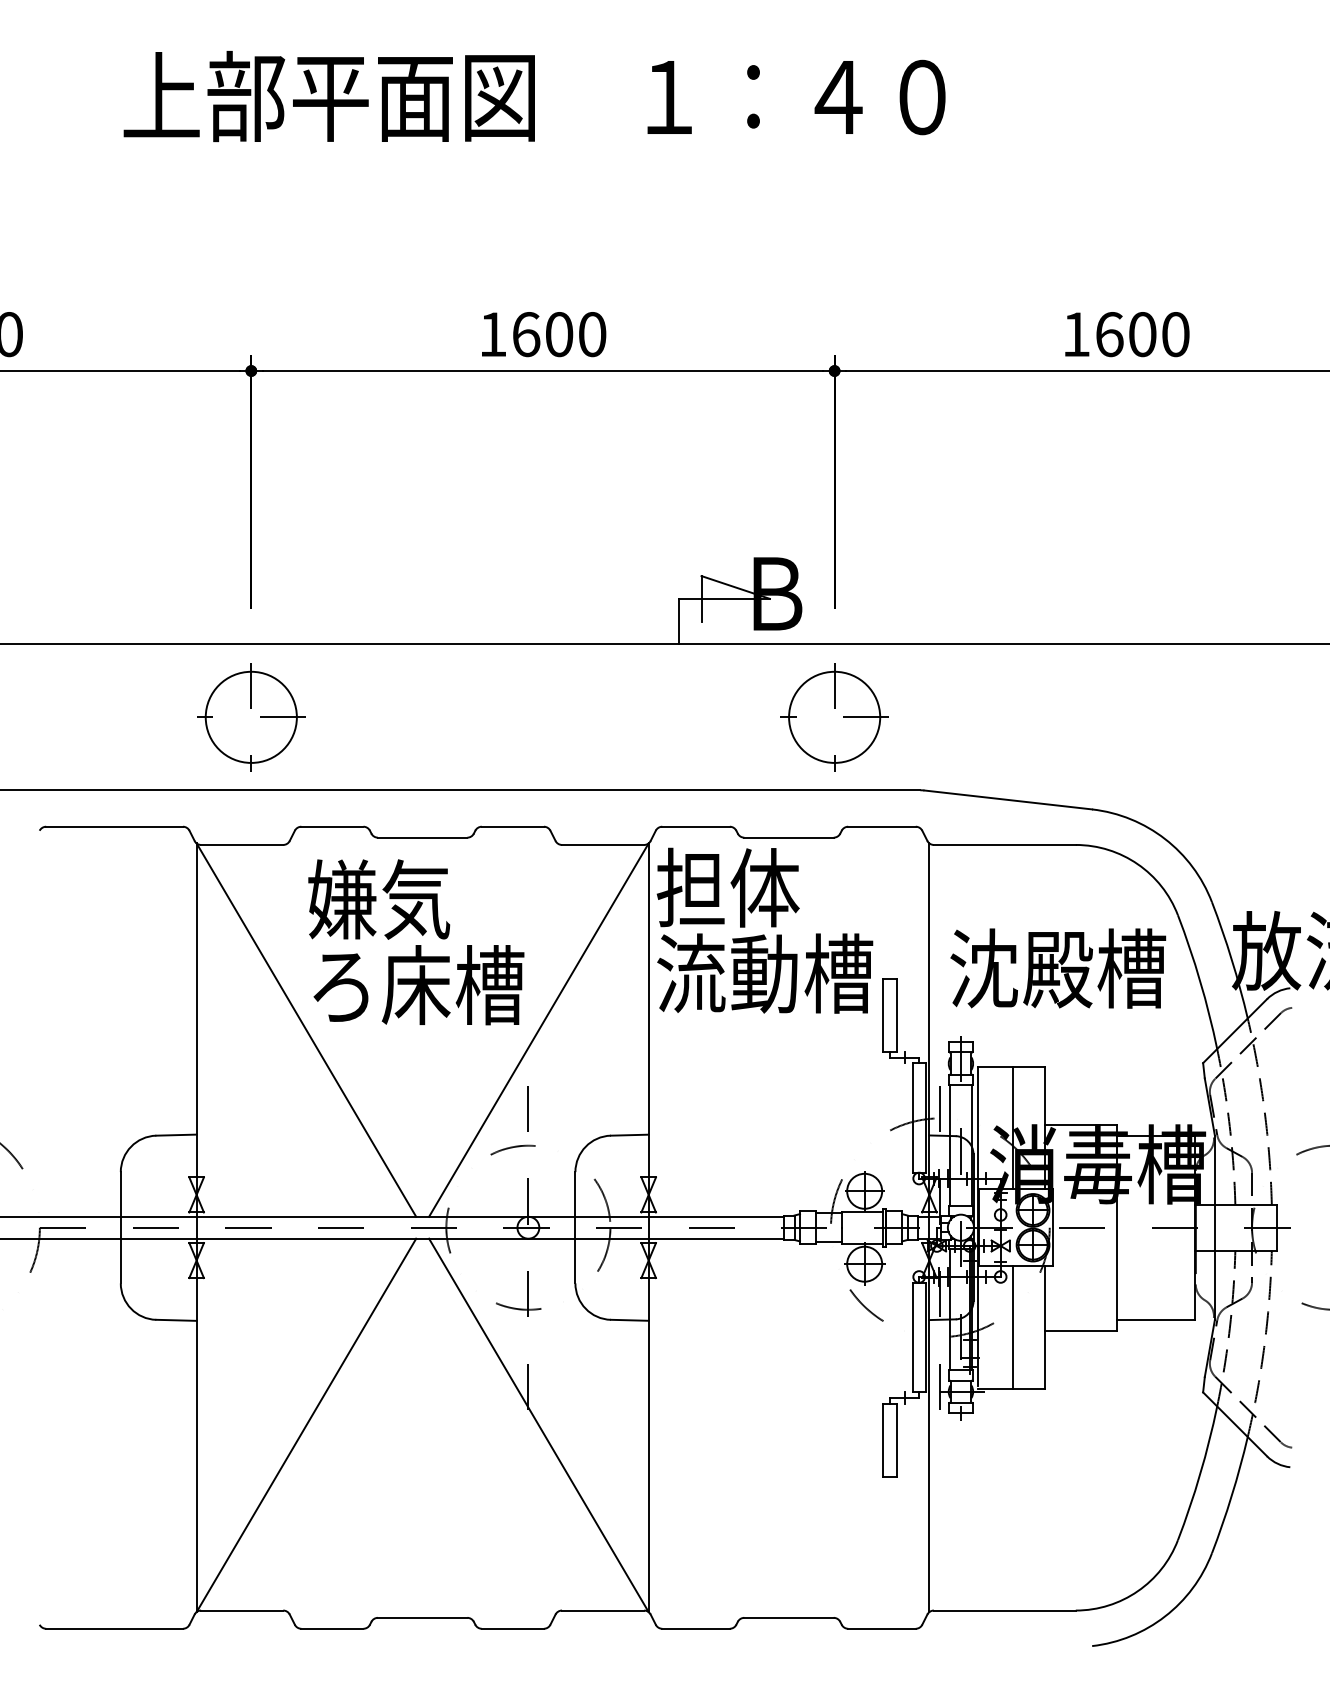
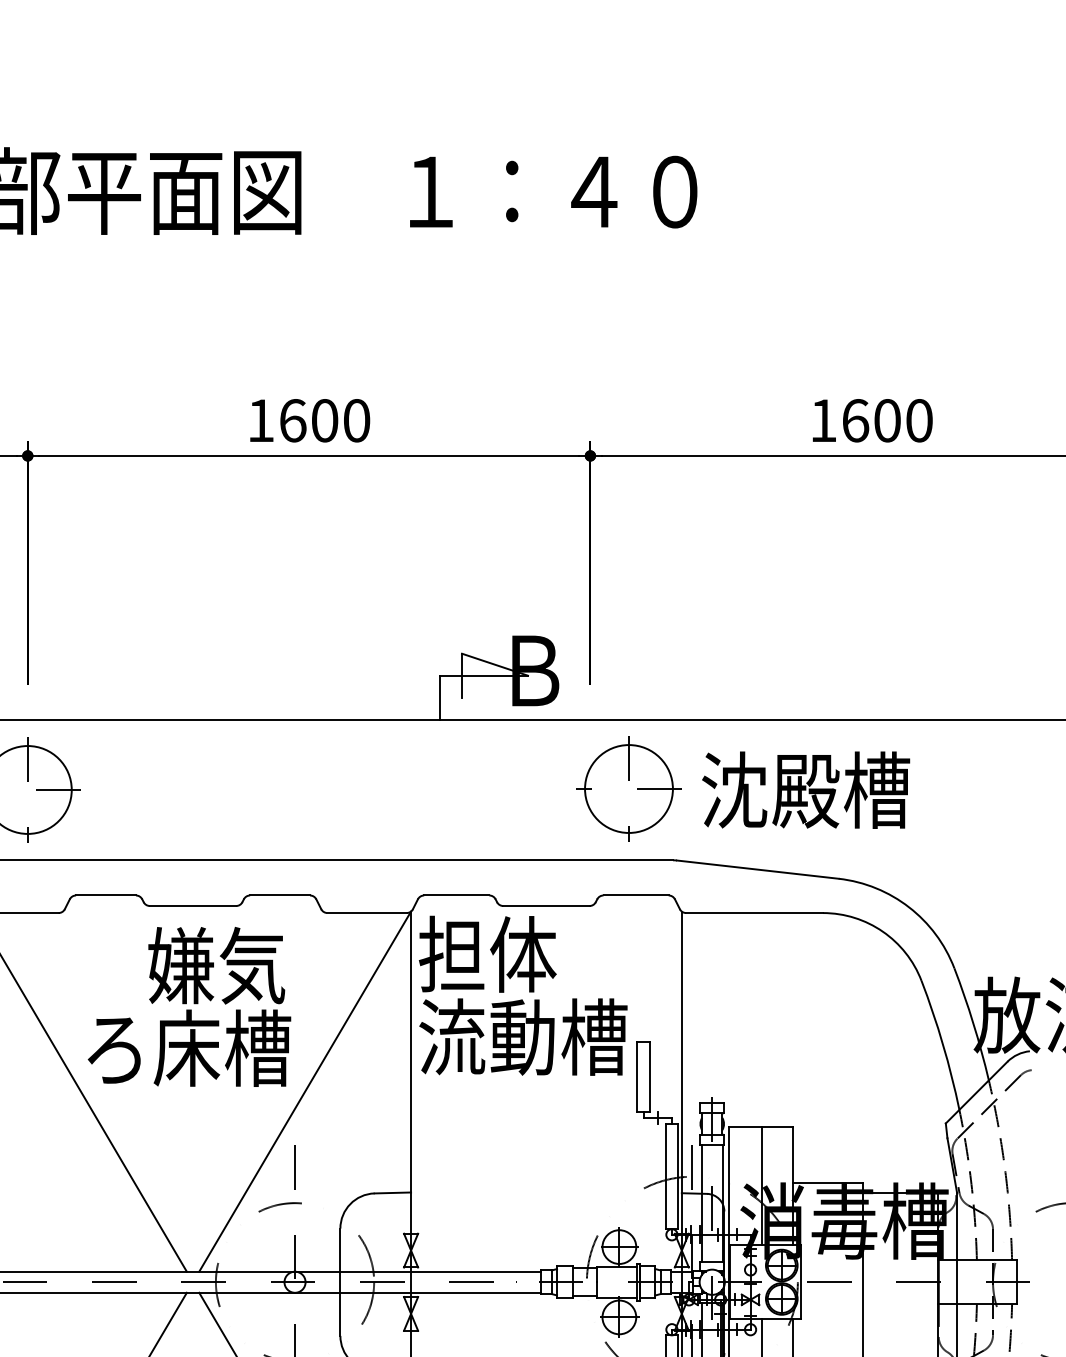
part: (834, 717) -> (628, 789), moved
text: (379, 899) -> (217, 965), moved
text: (1058, 968) -> (806, 790), moved

